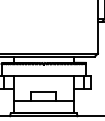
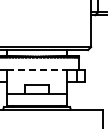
line: (44, 76) -> (37, 69), solid -> dashed

